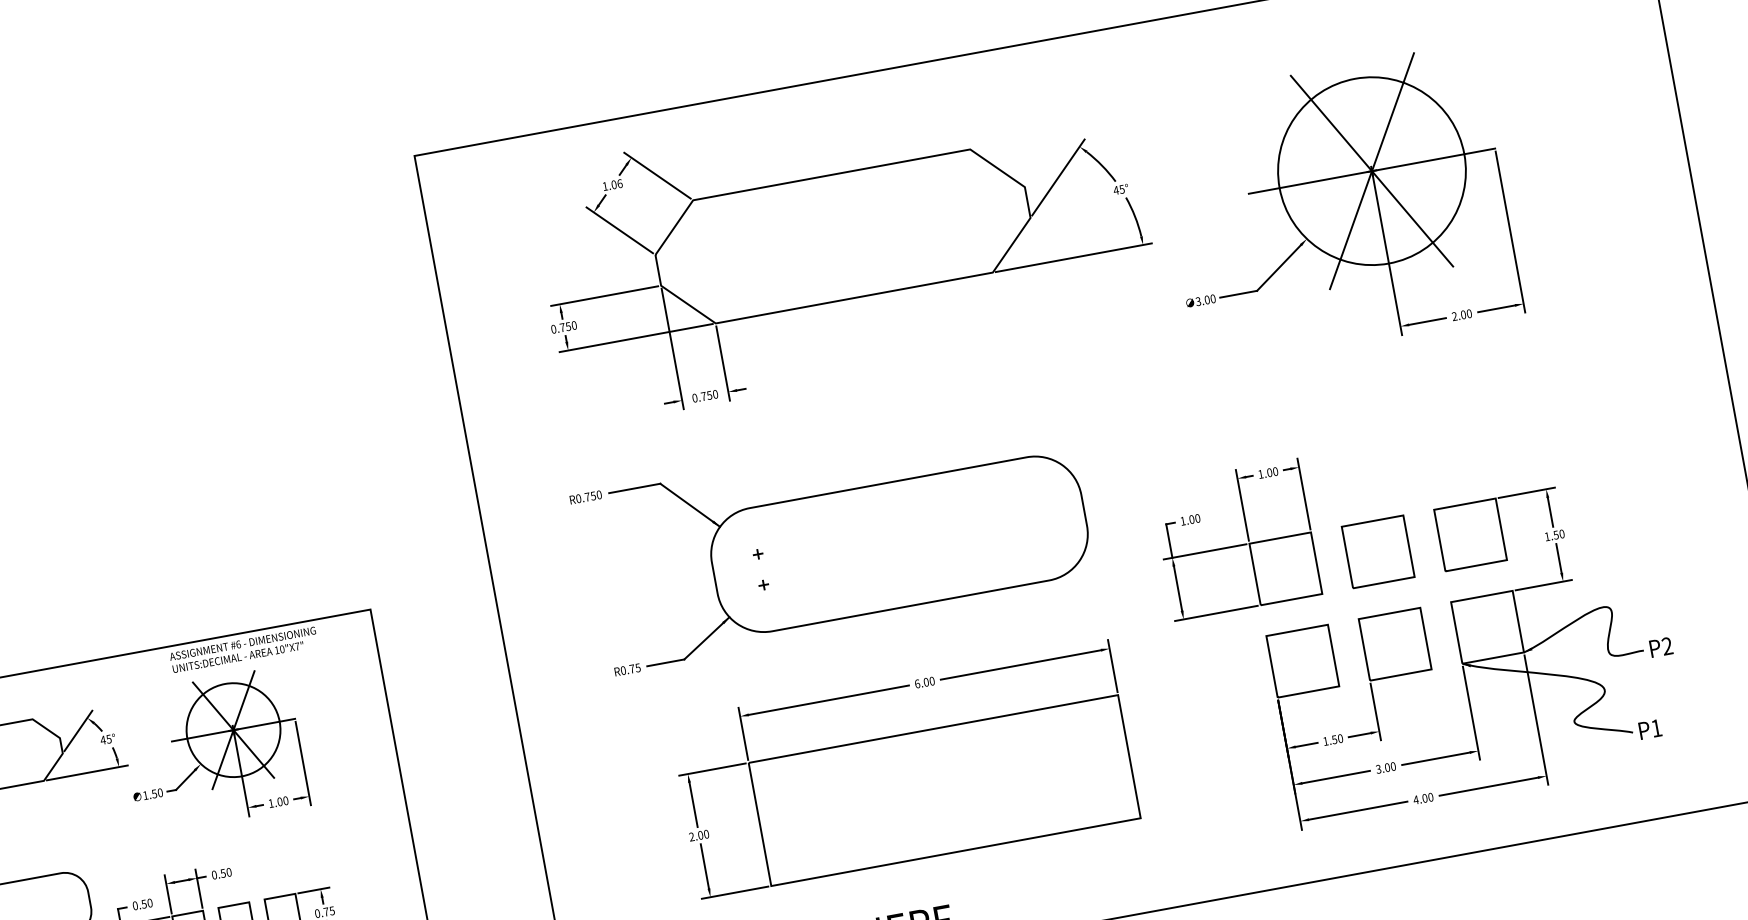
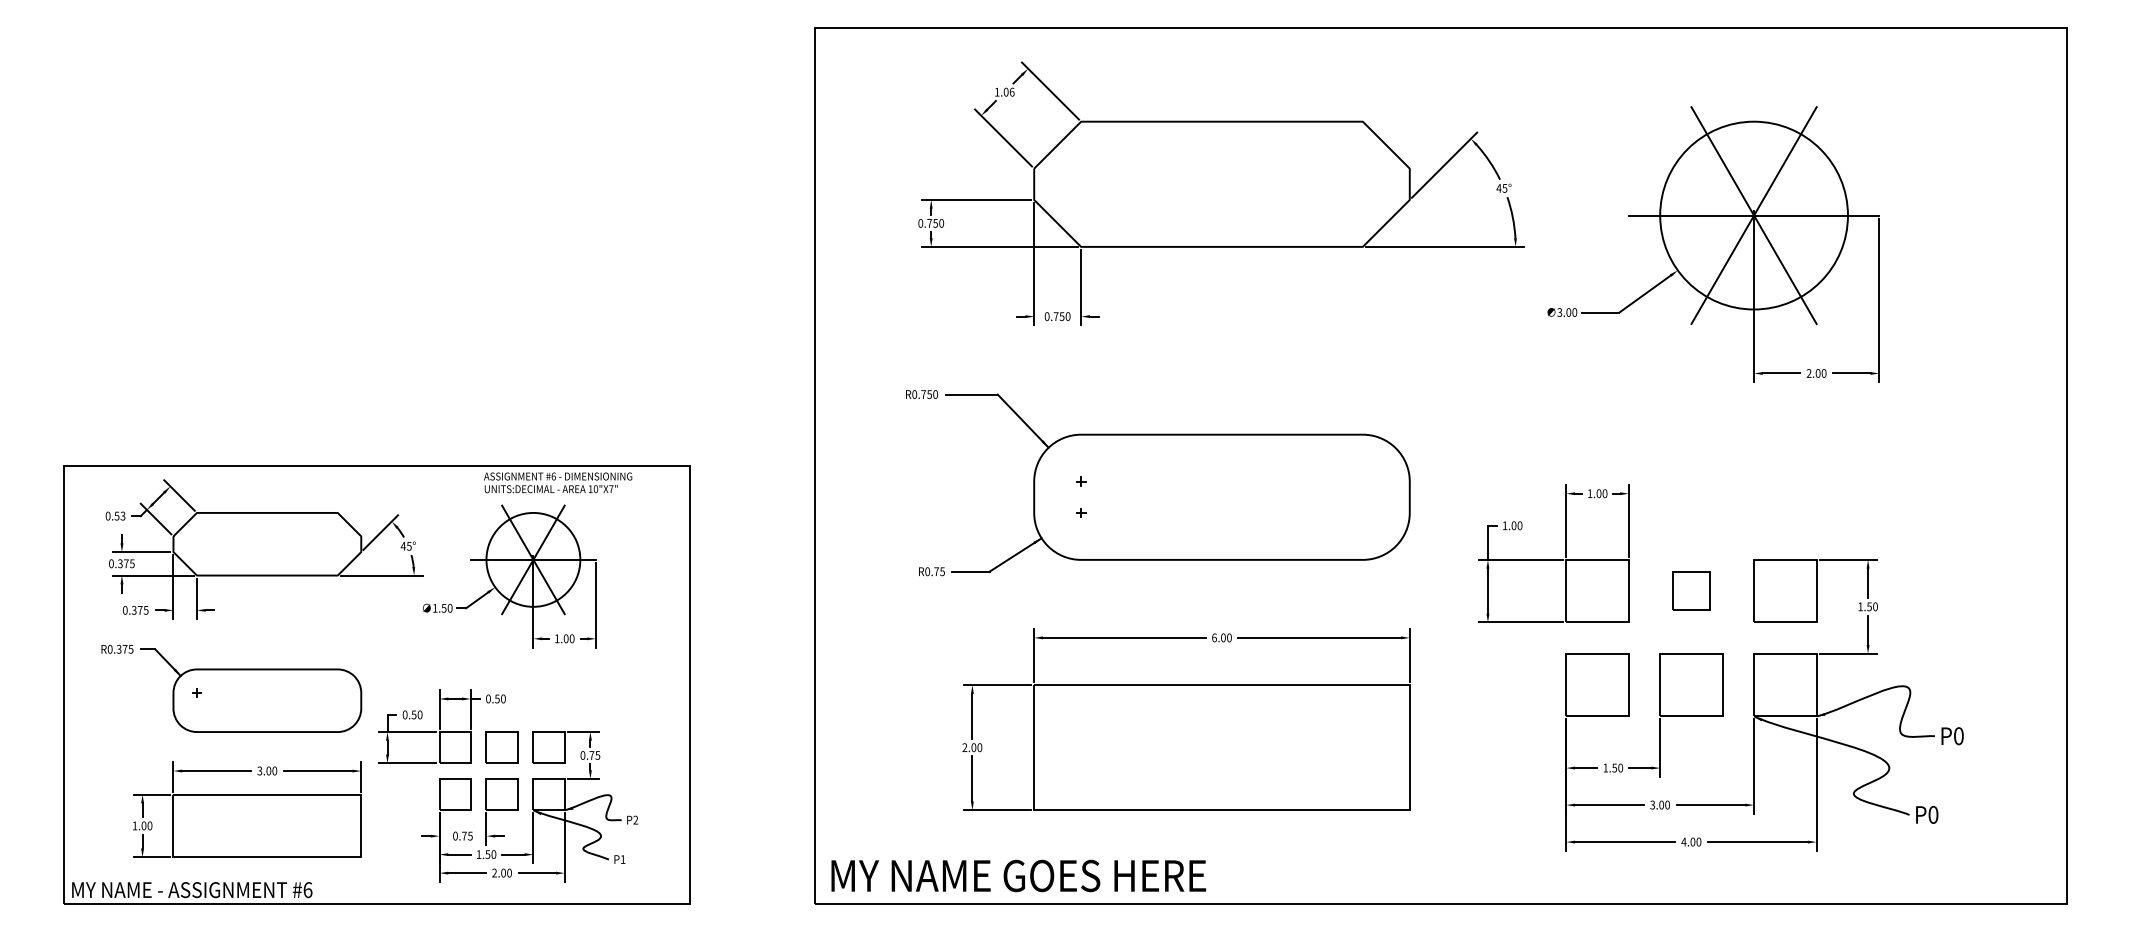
part: (1378, 551) -> (1691, 590), size x0.6
text: (1667, 646) -> (1958, 736), P2 -> P0
text: (1656, 727) -> (1933, 814), P1 -> P0

